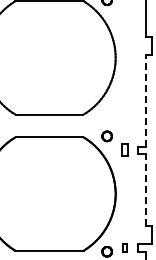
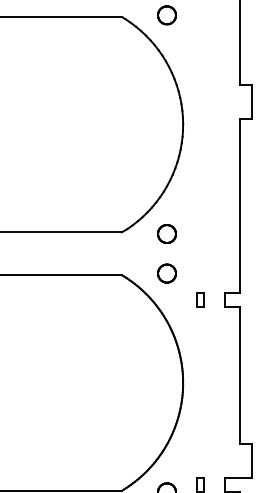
line: (145, 100) -> (239, 205), dashed -> solid
part: (106, 115) -> (165, 233), added
part: (124, 150) -> (199, 300), size x0.62
line: (145, 189) -> (239, 374), dashed -> solid

